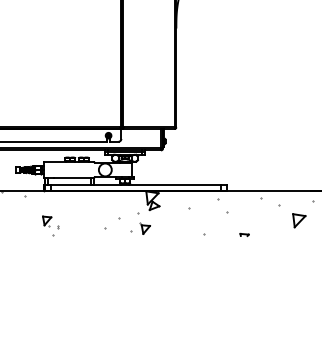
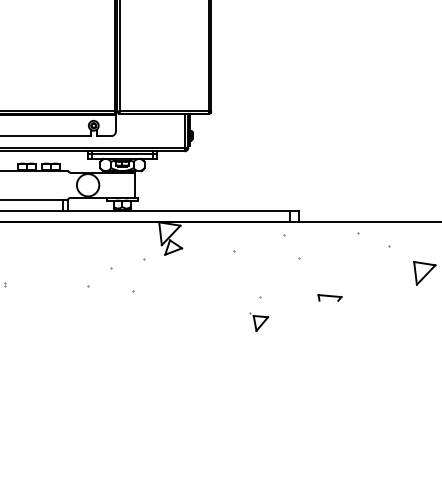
part: (144, 228) -> (258, 321), moved
part: (244, 234) -> (329, 297), size x1.6

